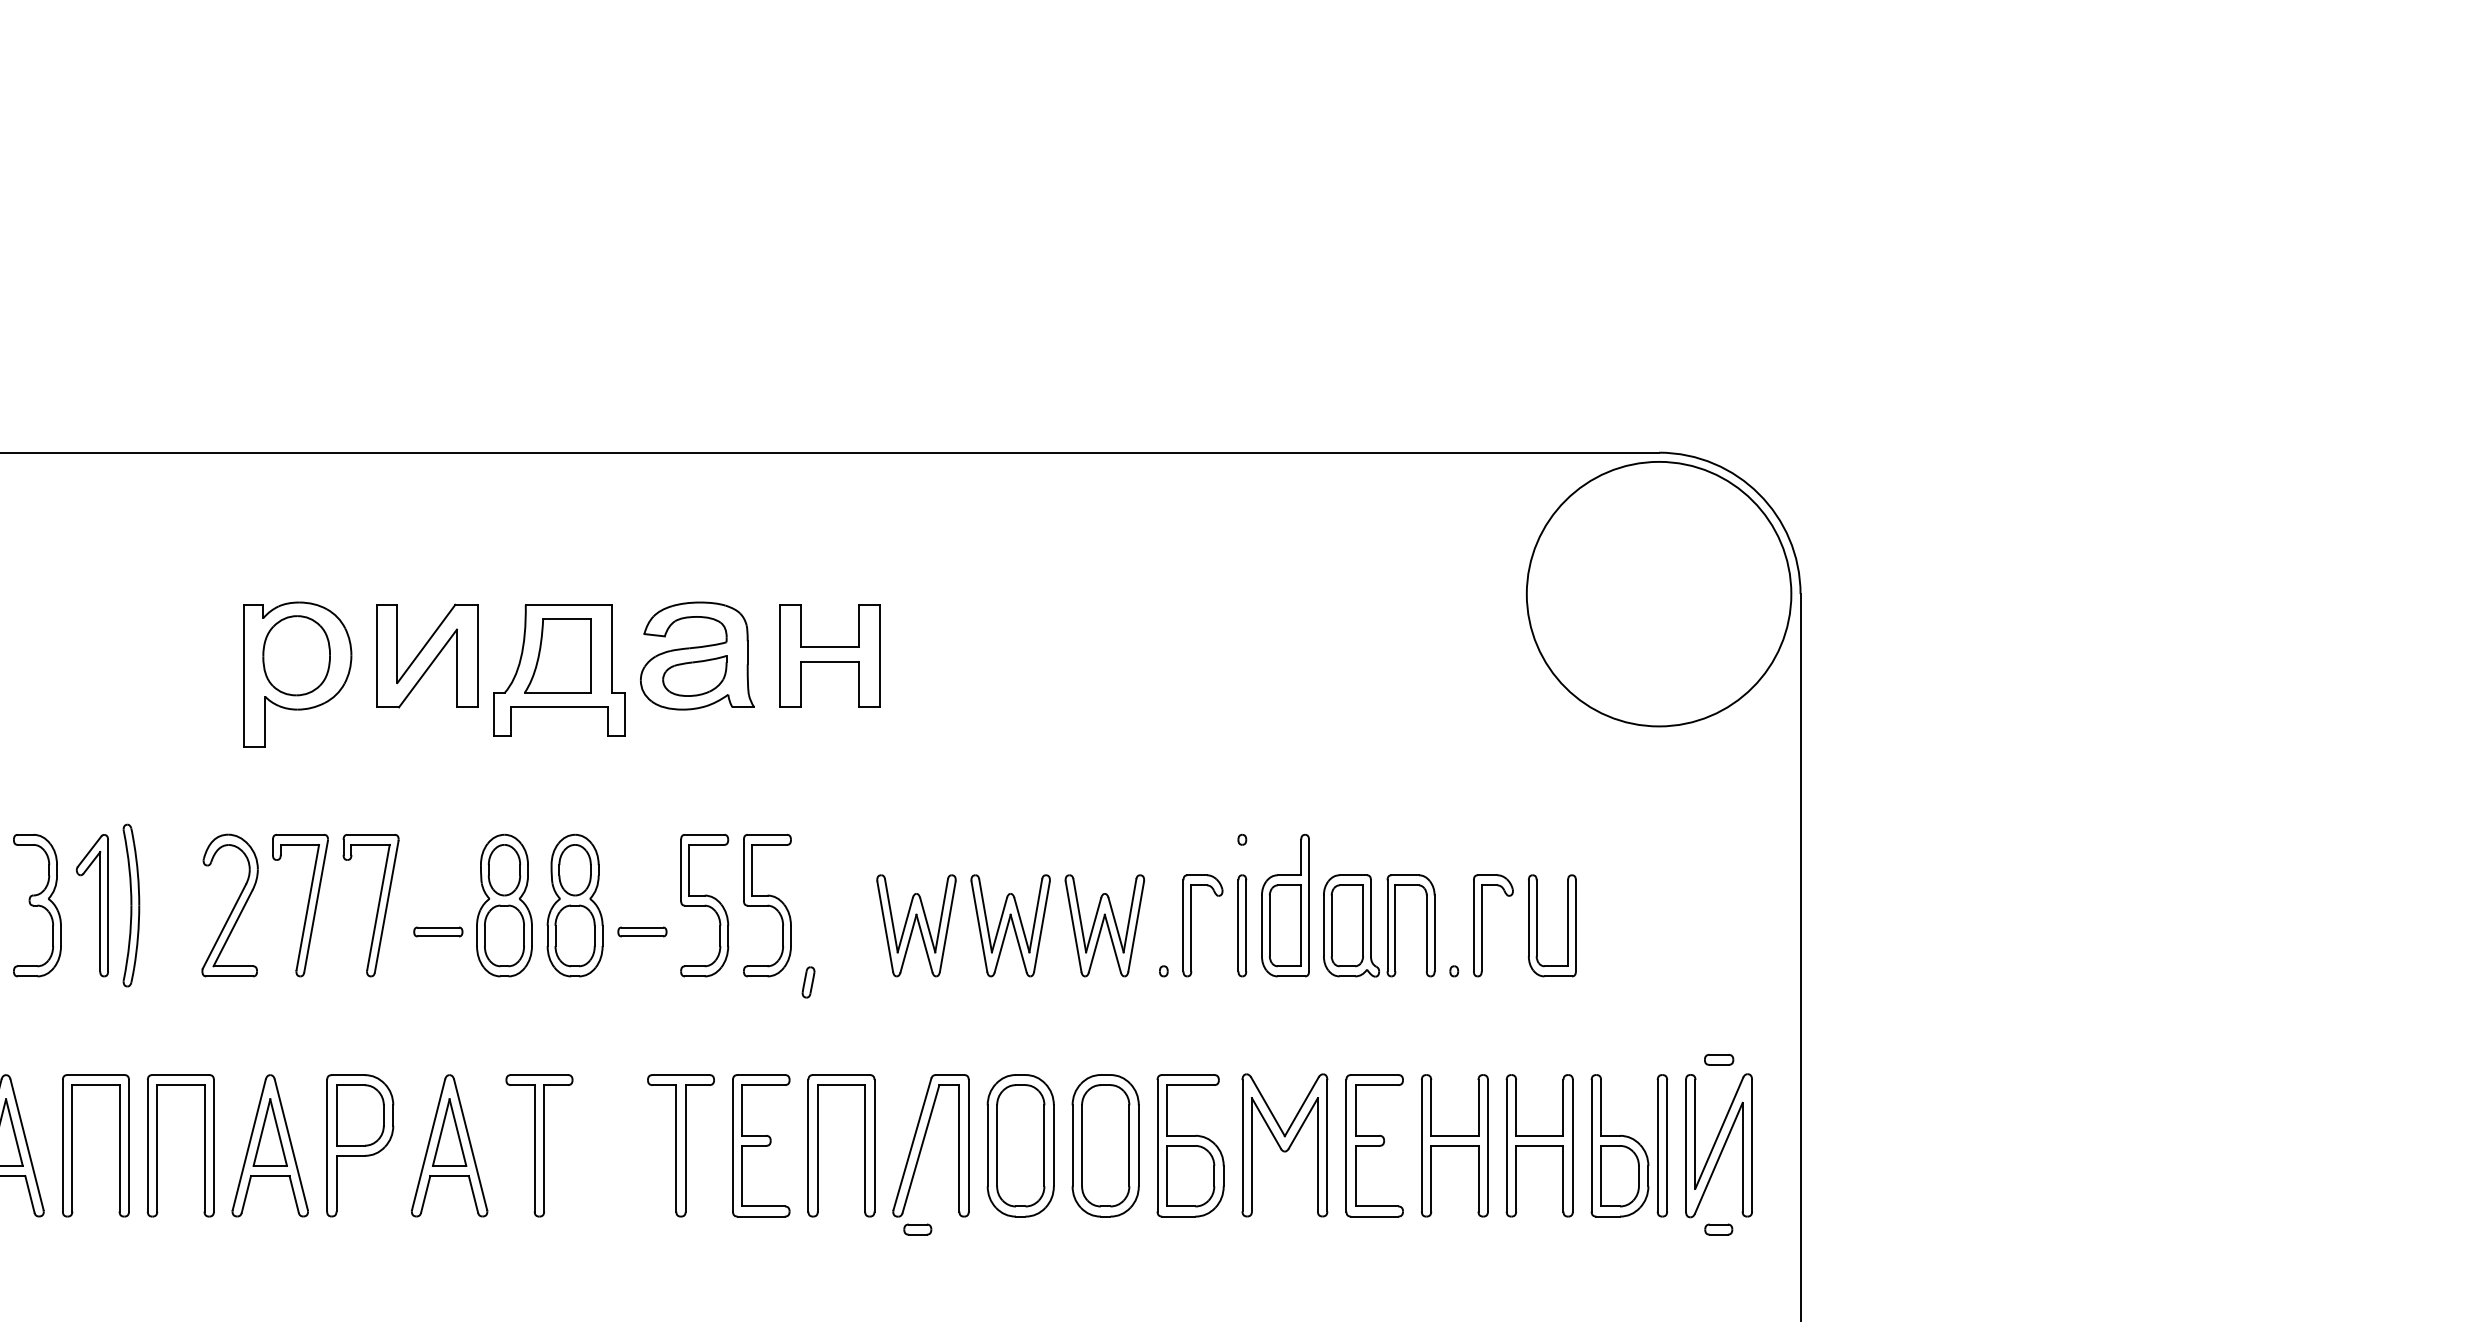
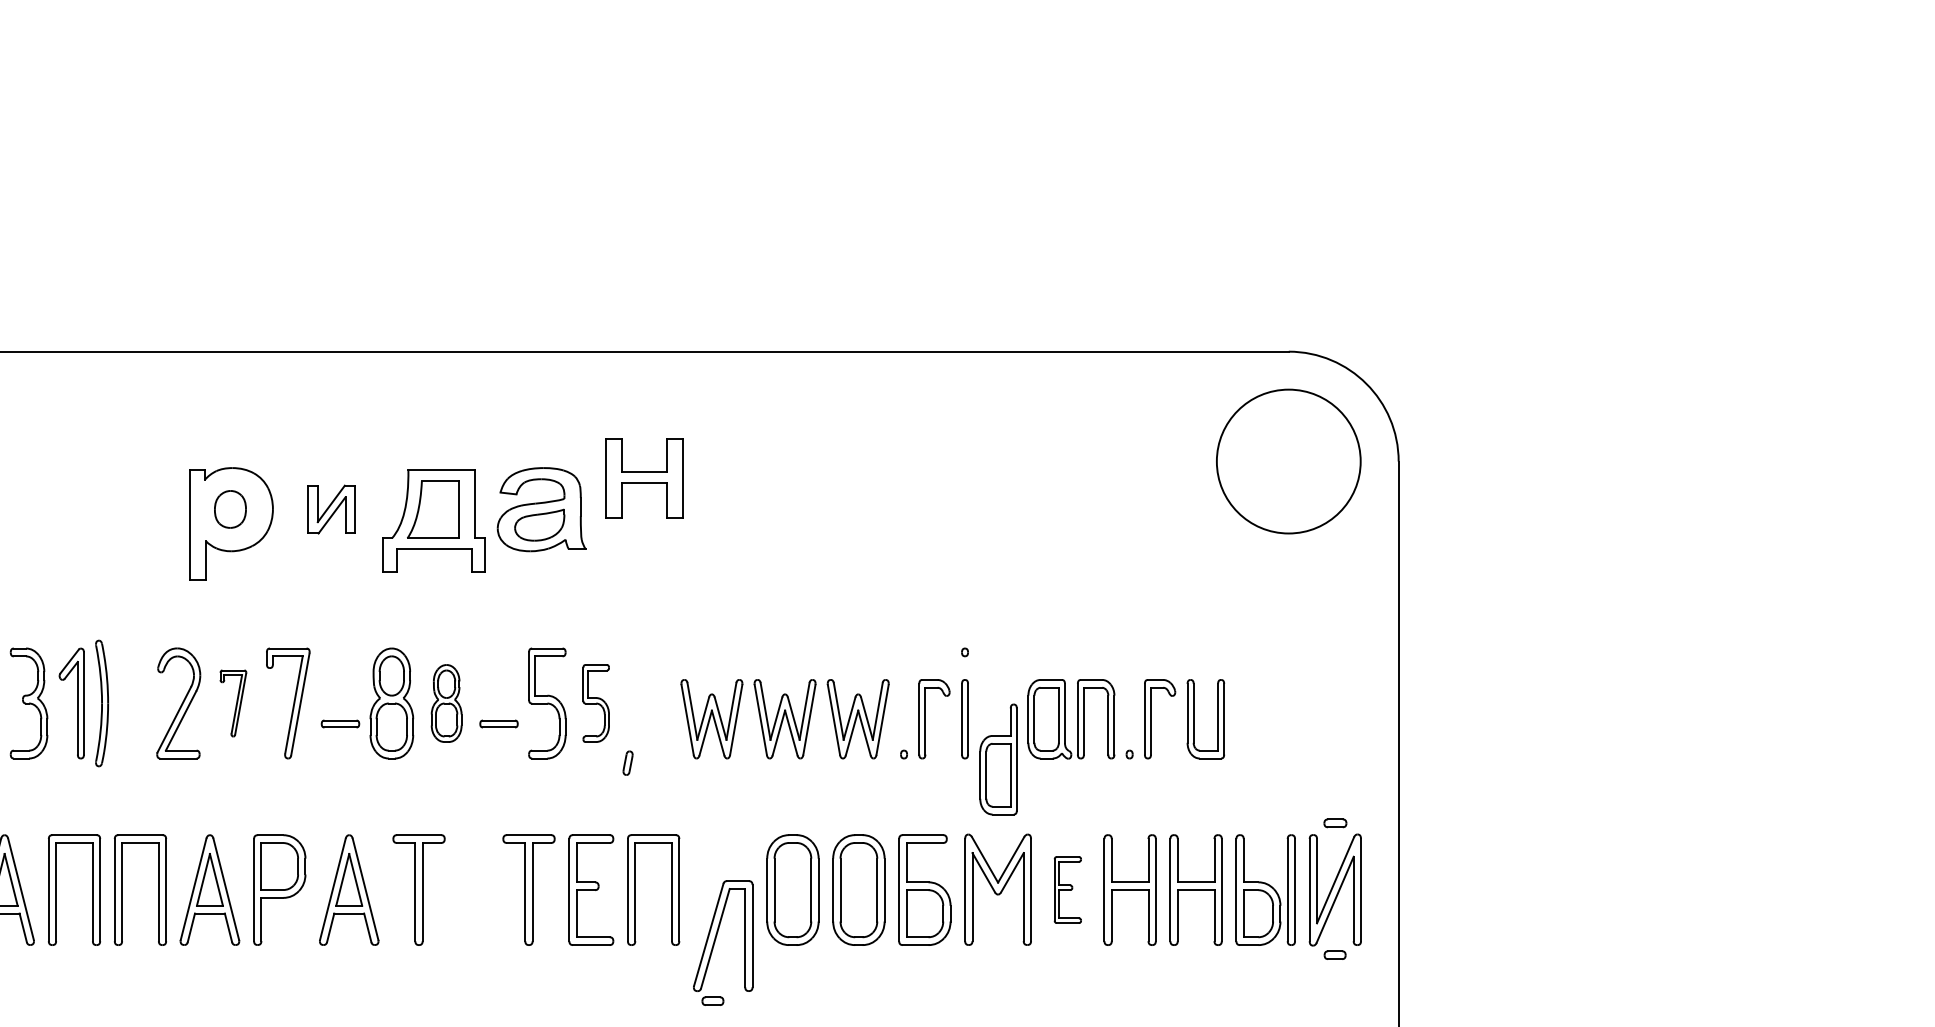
circle: (1658, 594) -> (1288, 461), size x0.7
part: (296, 655) -> (230, 509), size x0.6
part: (426, 655) -> (331, 509), size x0.6
part: (829, 655) -> (644, 478), moved
part: (300, 905) -> (233, 703), size x0.6
part: (574, 905) -> (446, 703), size x0.7
part: (767, 905) -> (596, 703), size x0.7
part: (1285, 905) -> (998, 759), moved
part: (1374, 1145) -> (1067, 889), size x0.6
part: (922, 1150) -> (716, 939), moved

